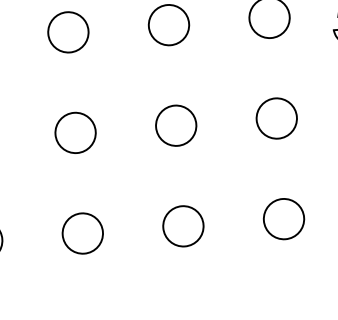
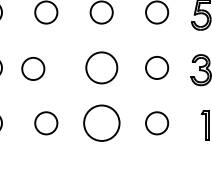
circle: (175, 124) -> (101, 67), size x1.4
circle: (75, 132) -> (33, 68), moved
circle: (183, 226) -> (101, 123), size x1.6

